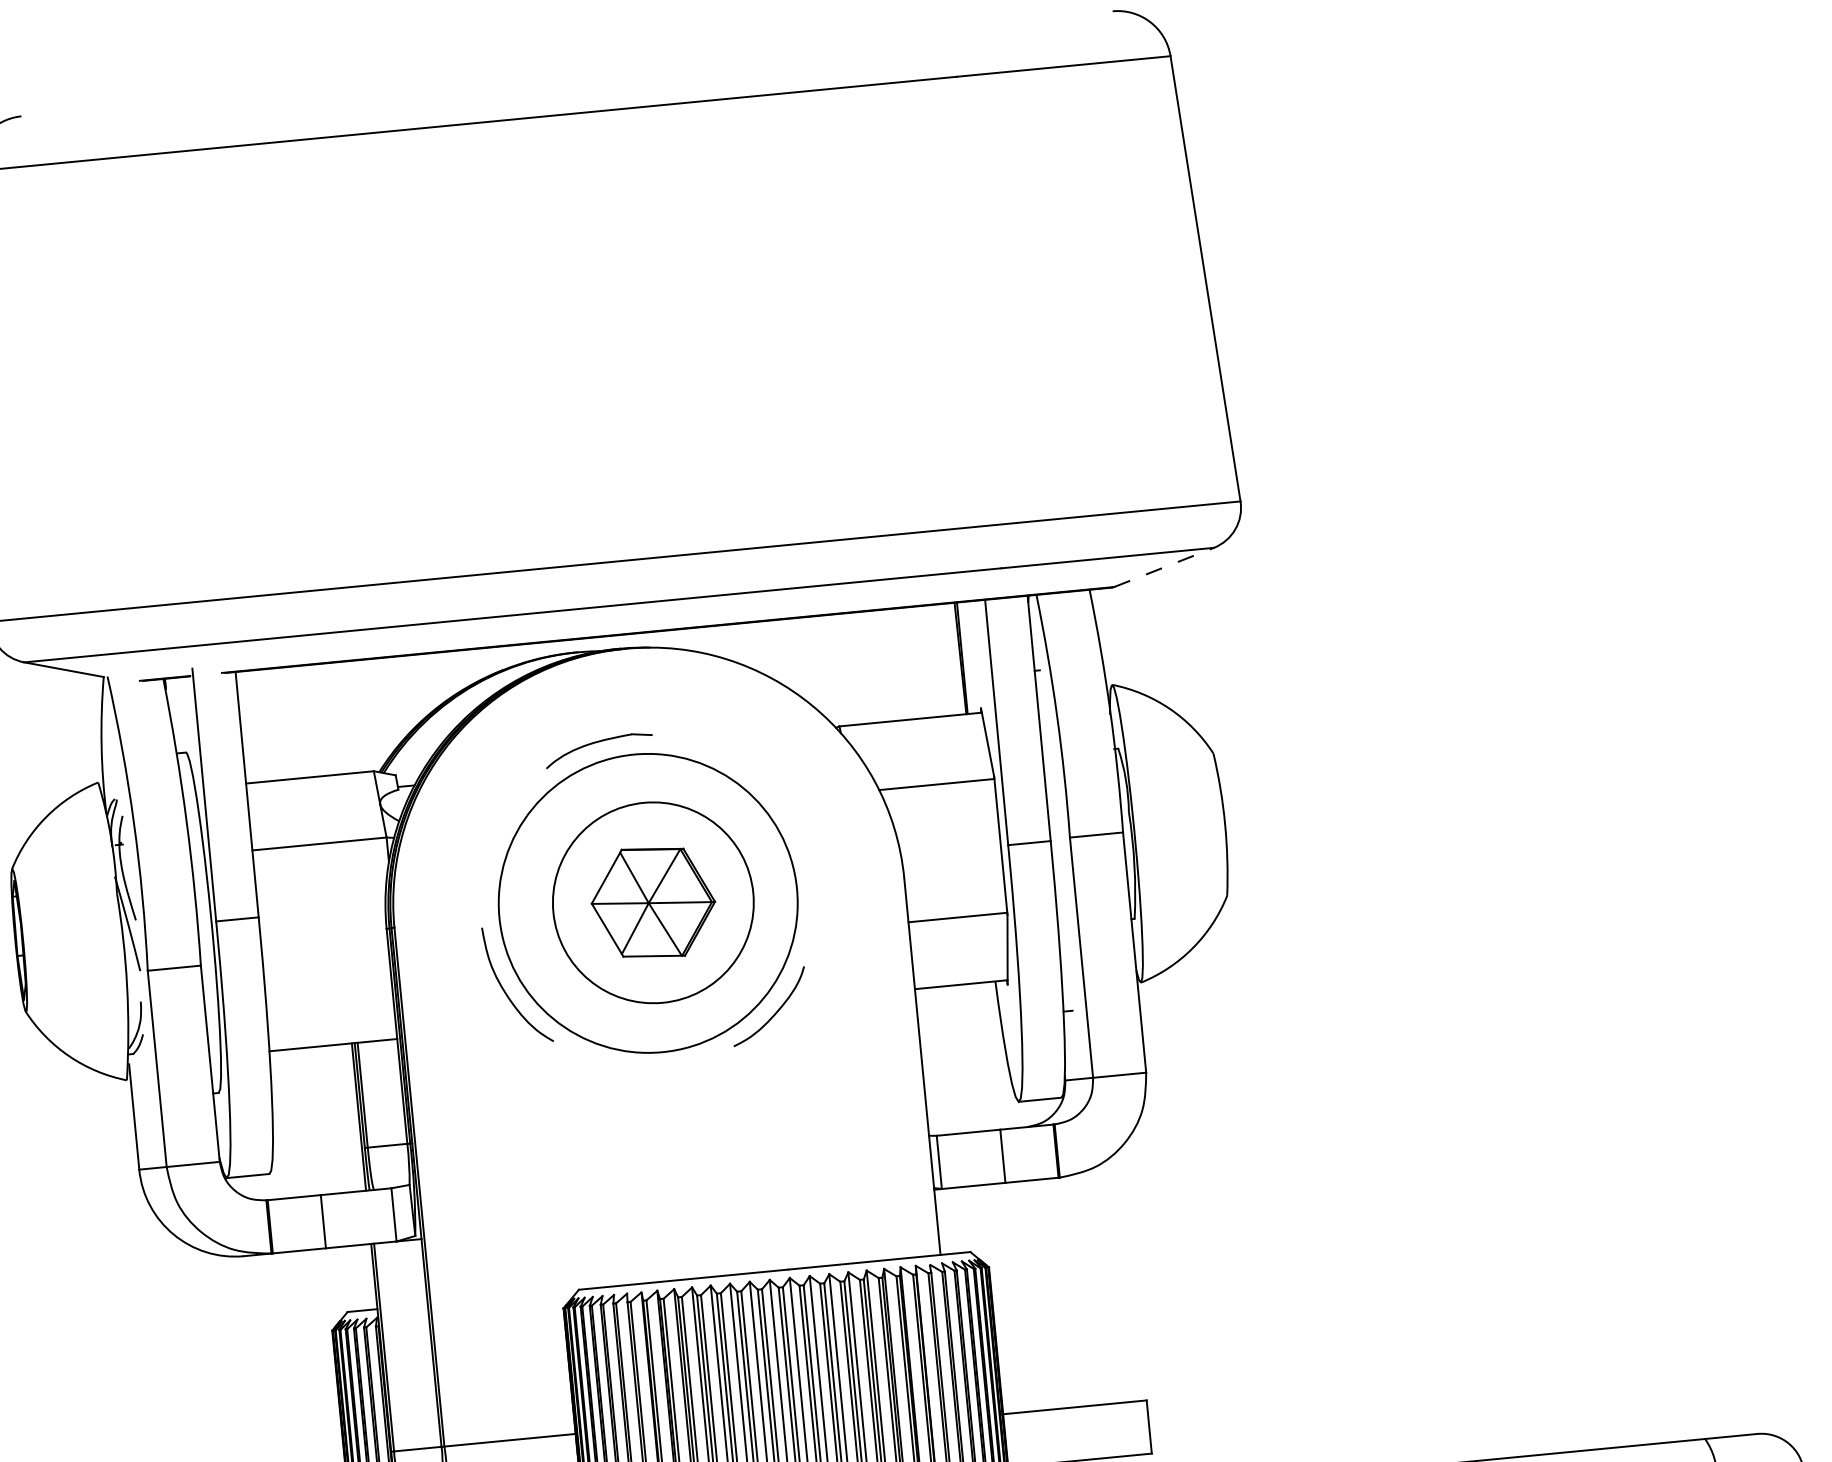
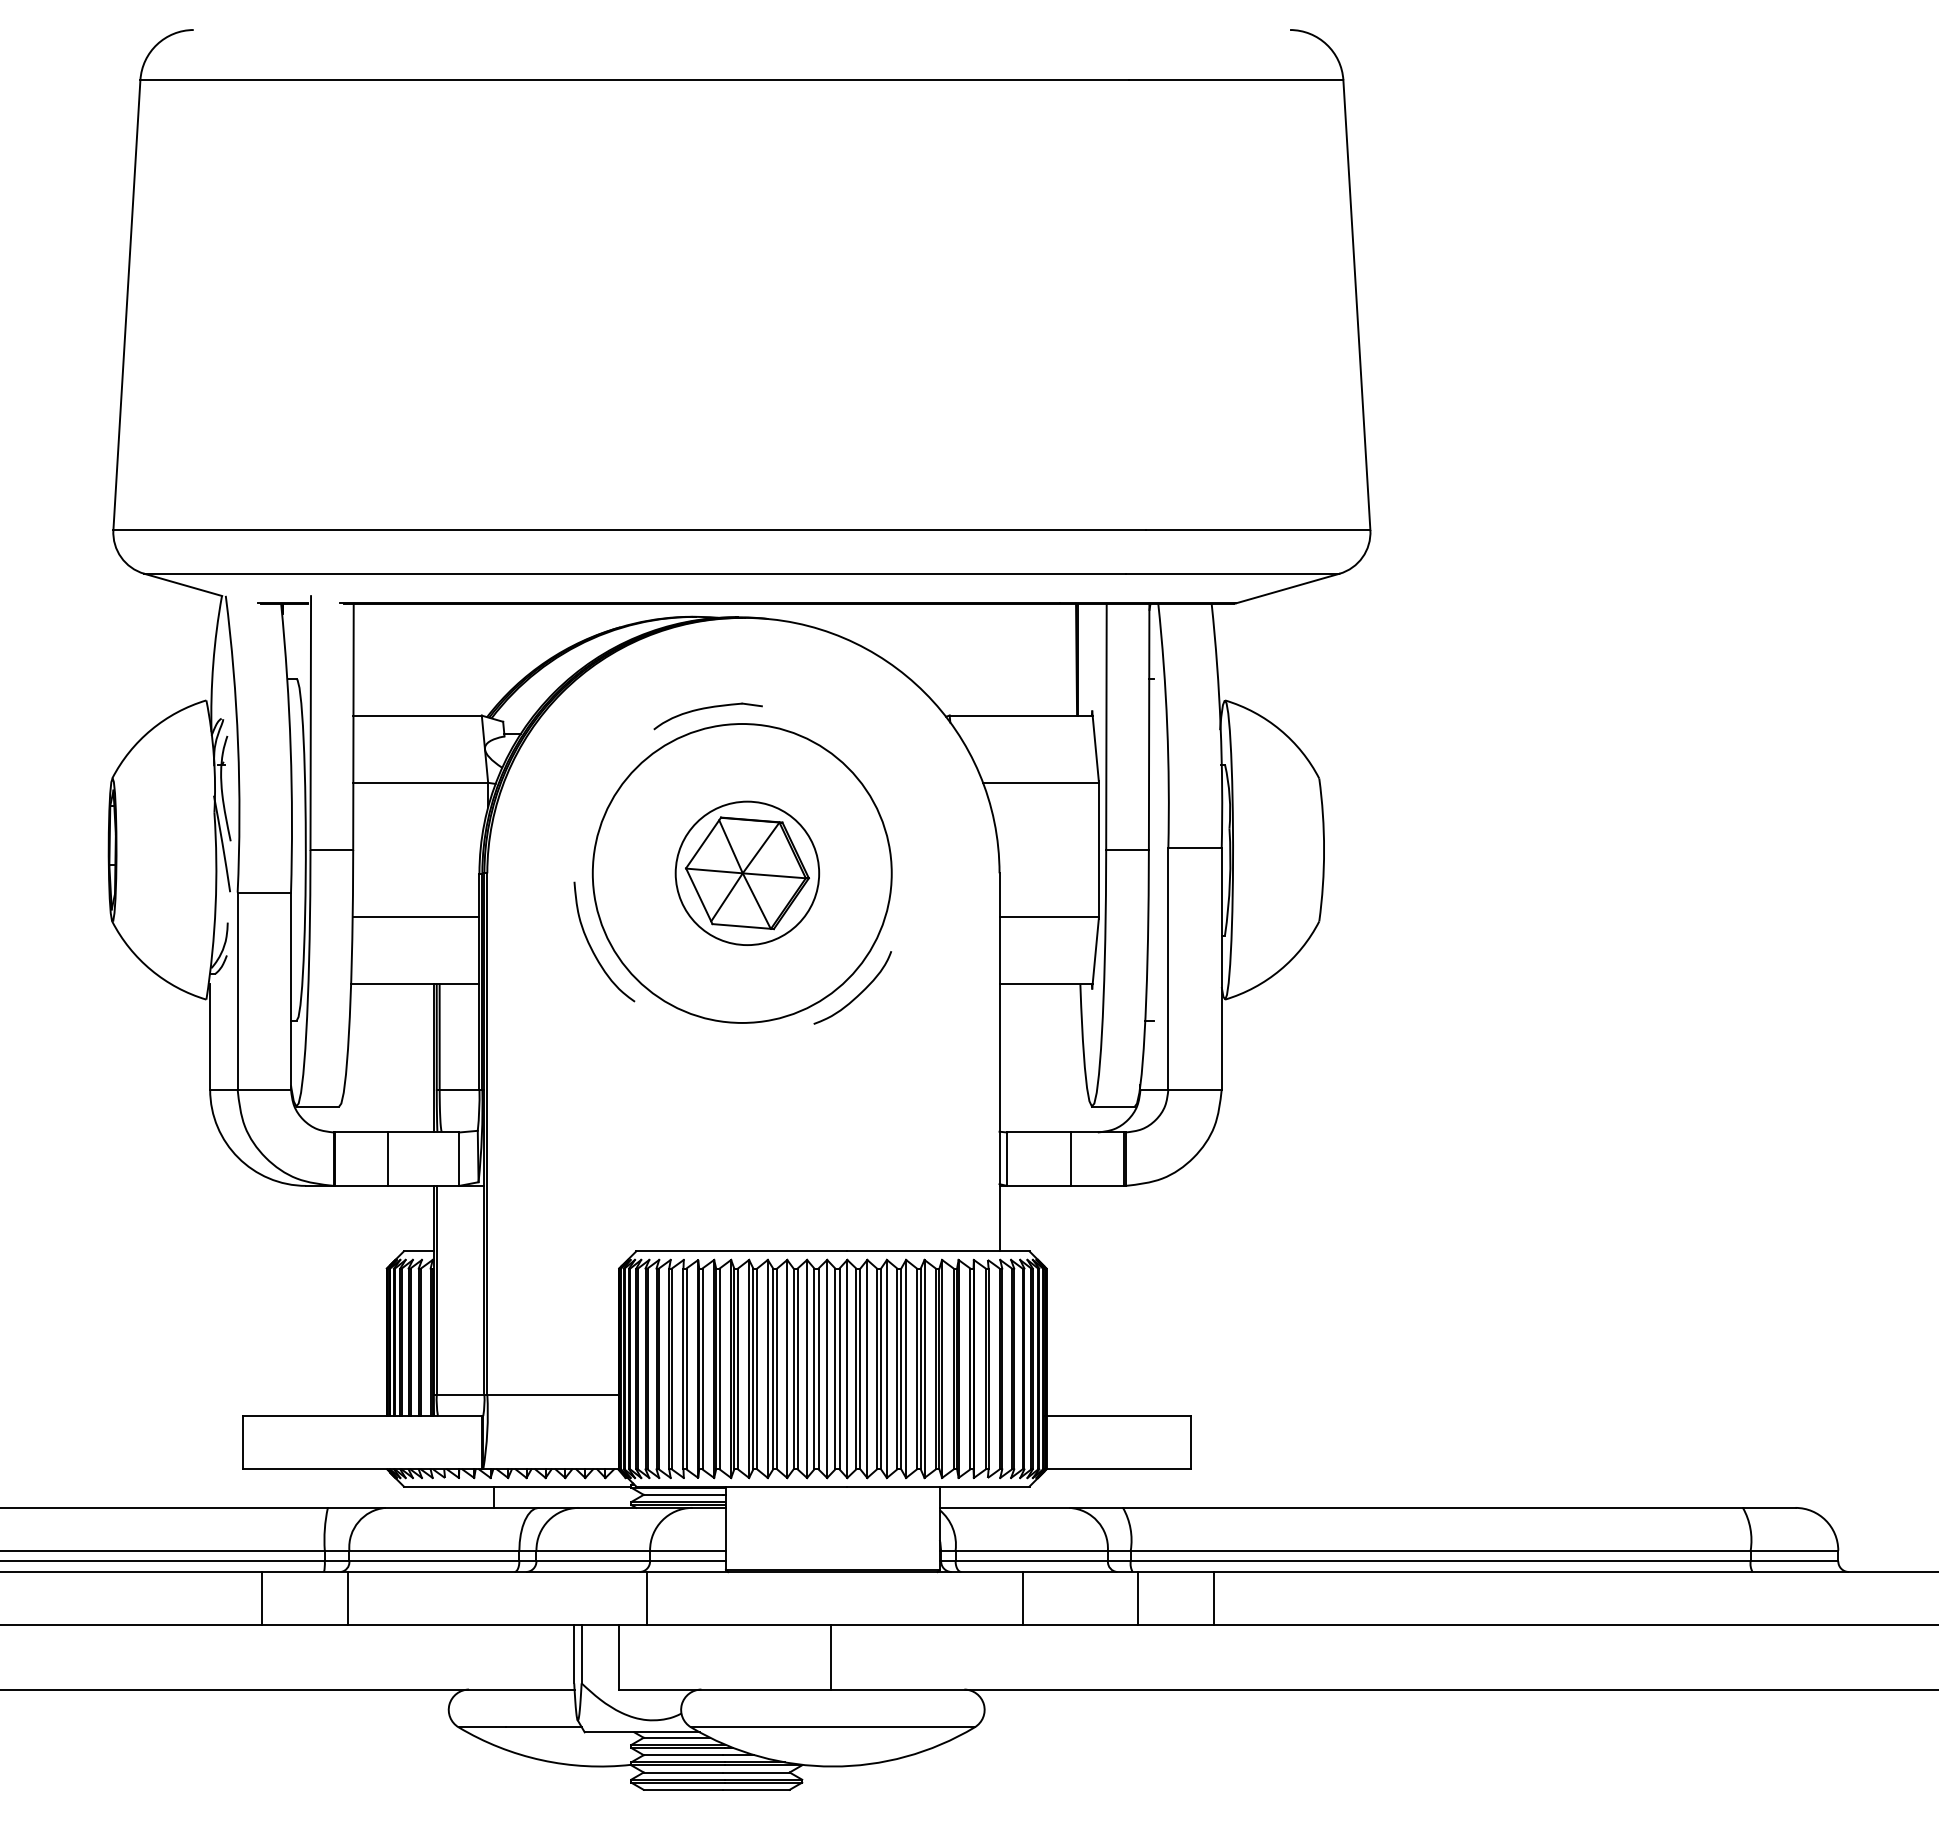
line: (1163, 567) -> (1287, 588), dashed -> solid
circle: (653, 902) -> (747, 873), size x0.71
line: (327, 978) -> (415, 917), added

